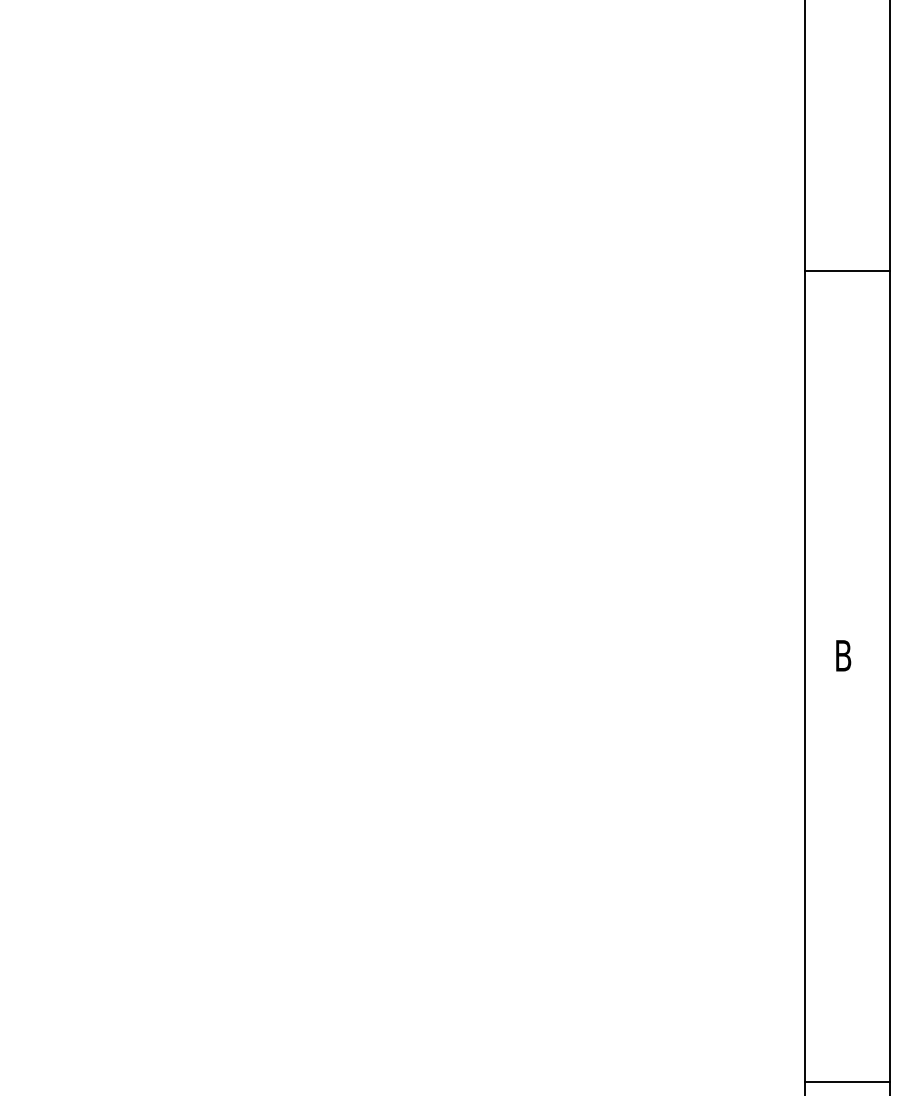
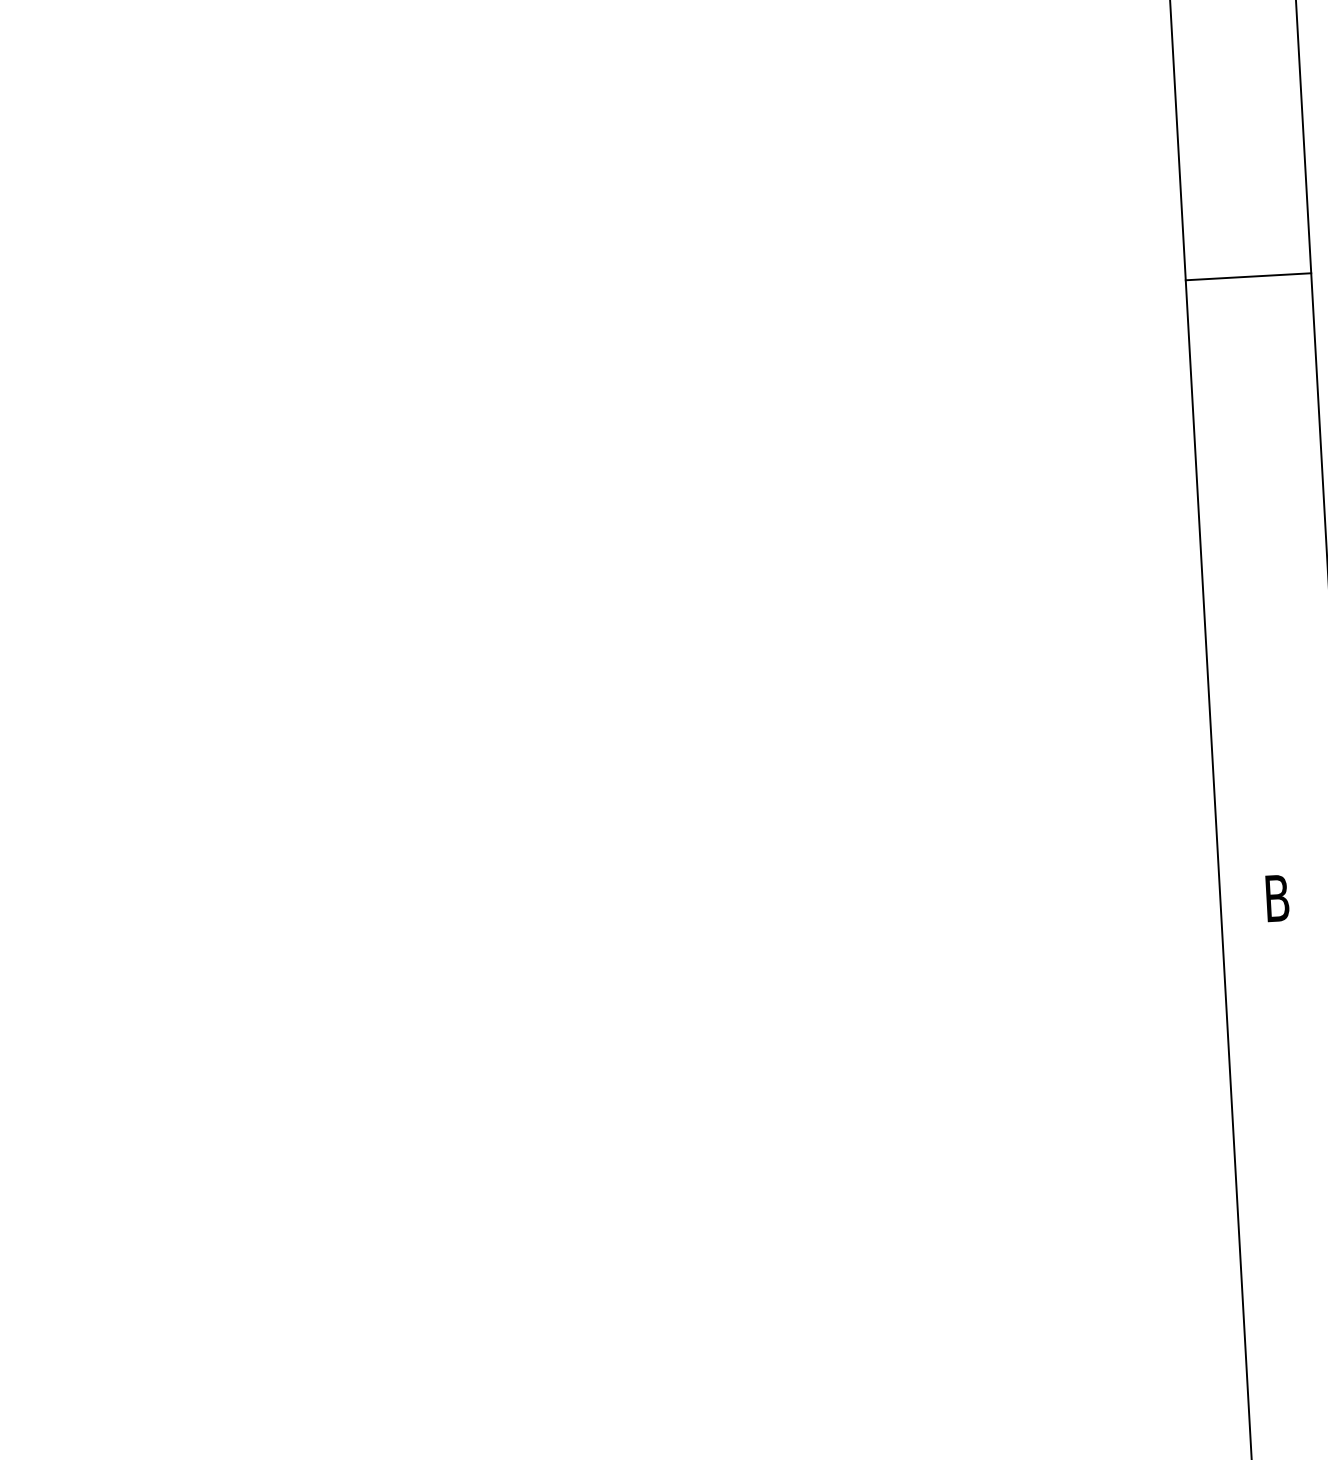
line: (847, 270) -> (1248, 276), moved

